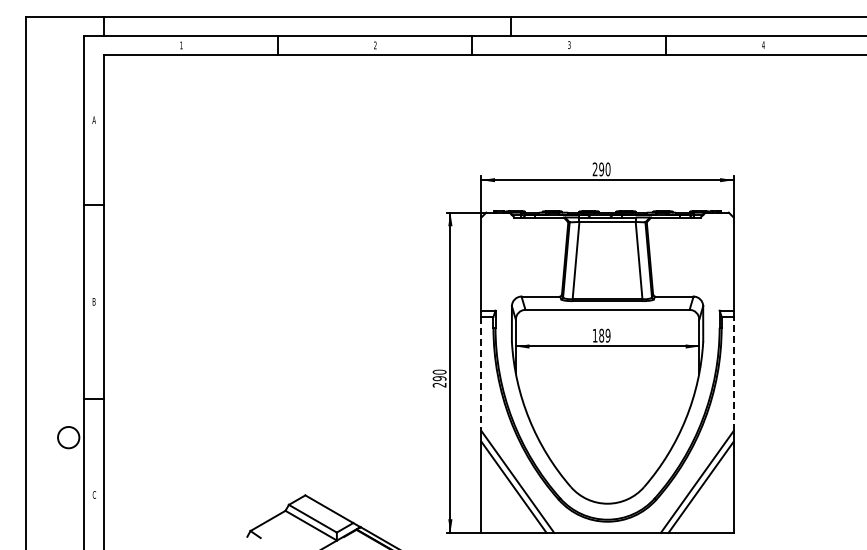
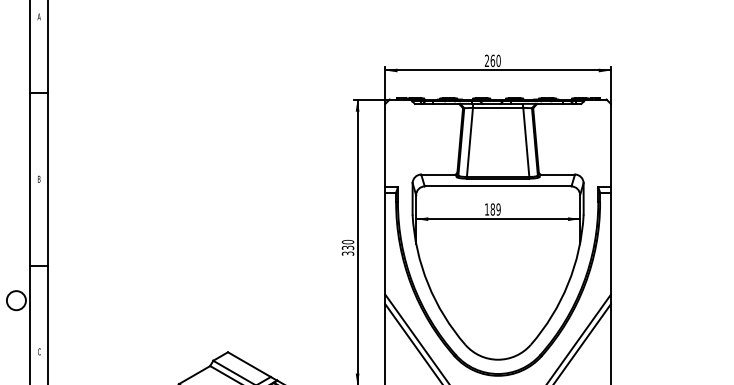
text: (601, 169) -> (492, 60), 290 -> 260
line: (733, 373) -> (610, 243), dashed -> solid
line: (481, 374) -> (385, 244), dashed -> solid
text: (439, 381) -> (347, 250), 290 -> 330

